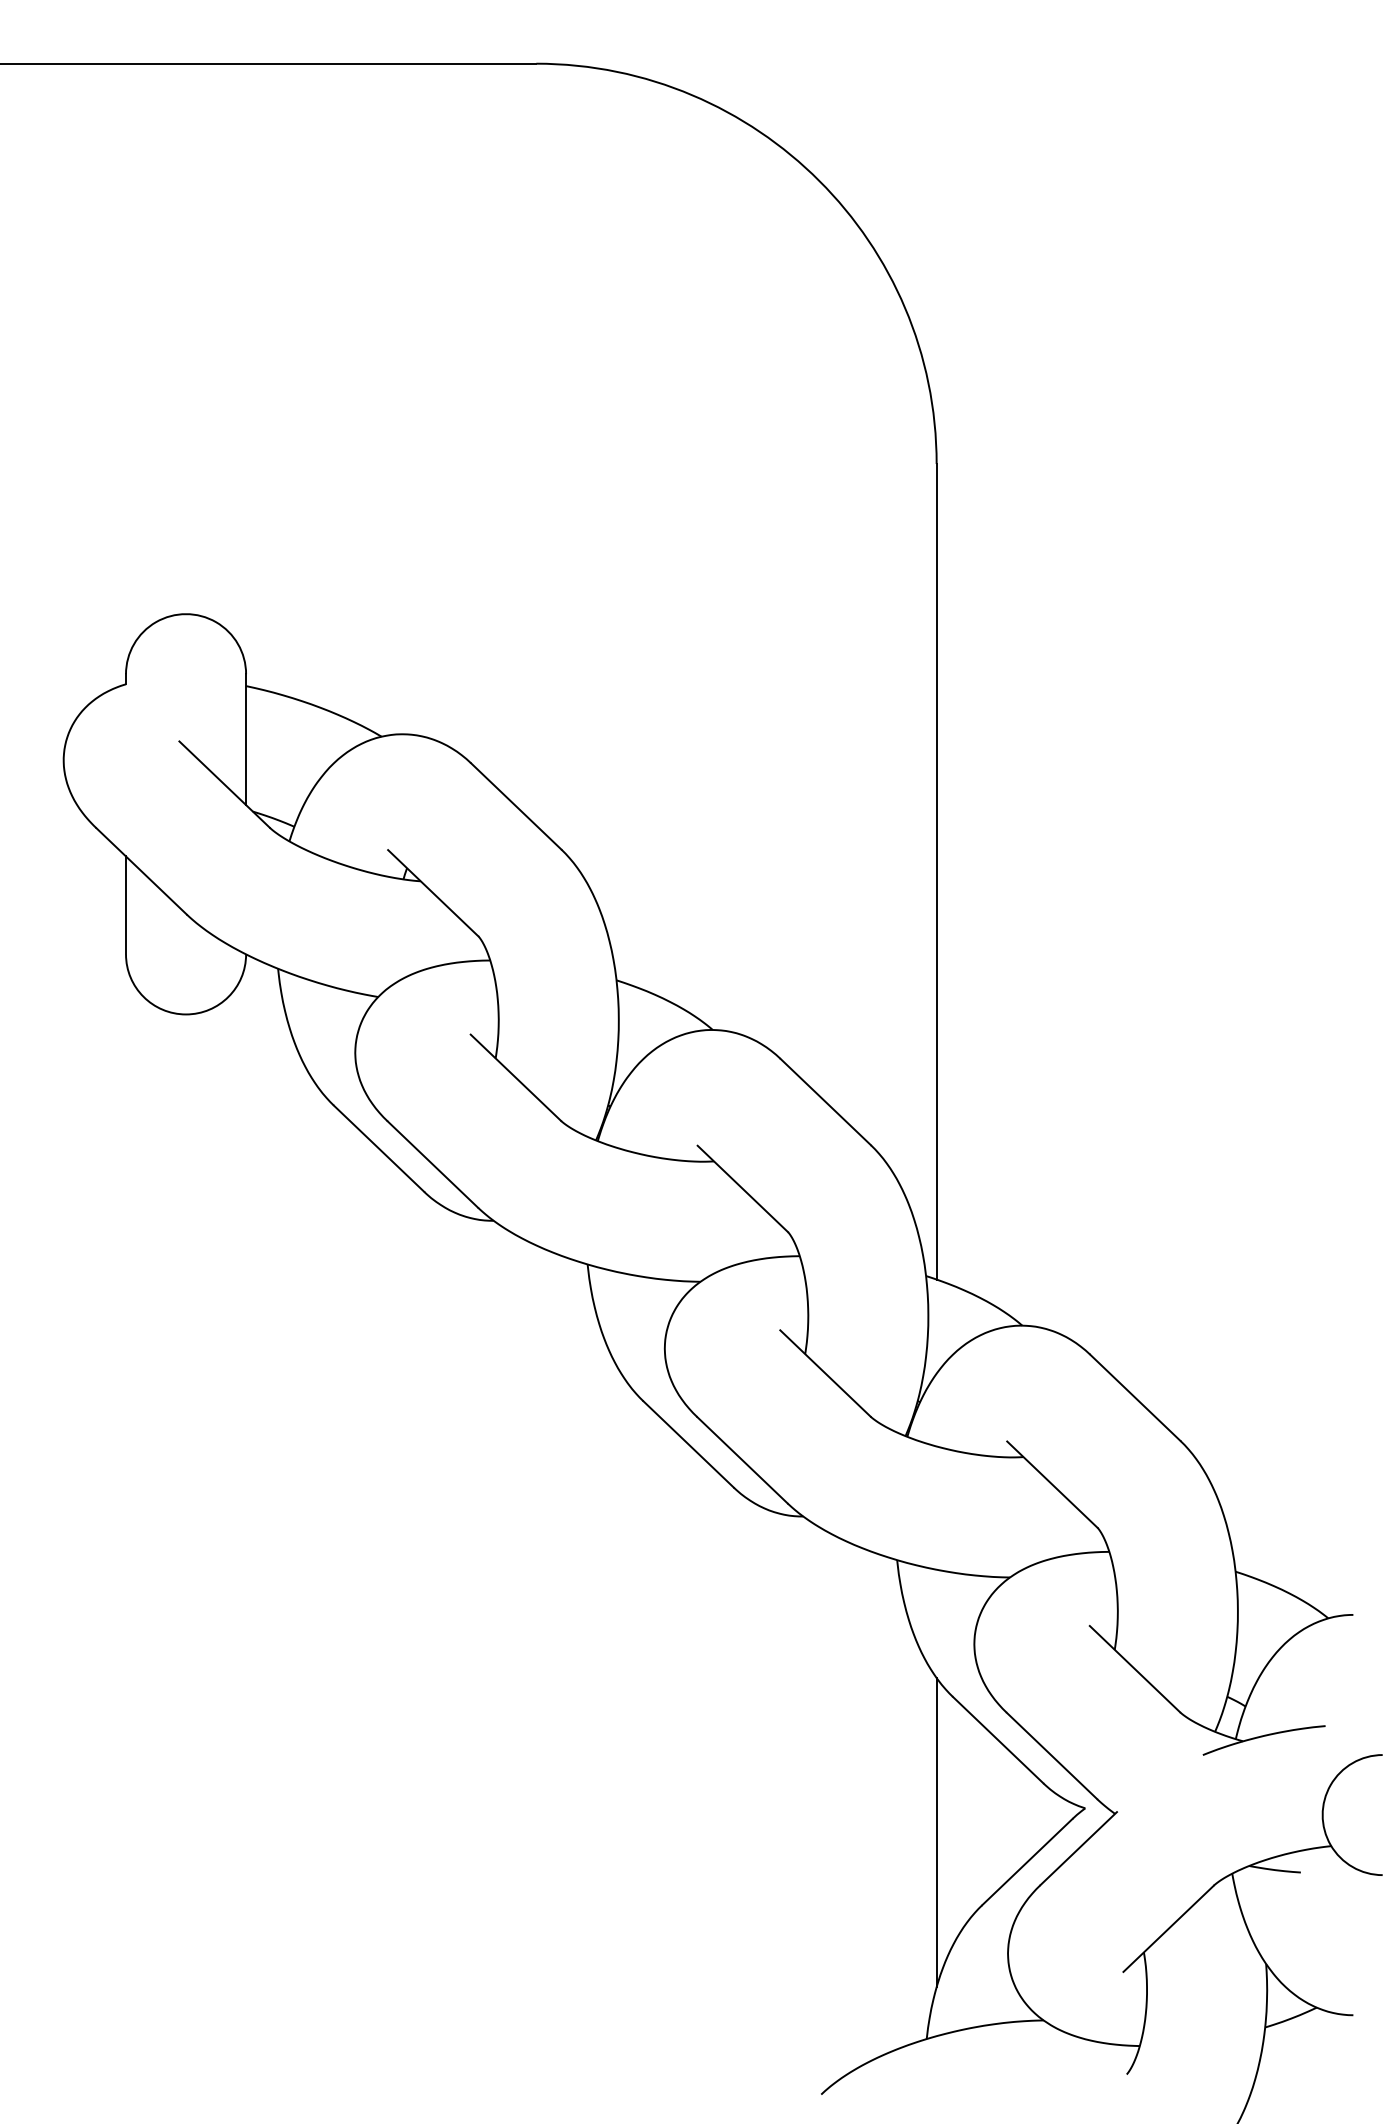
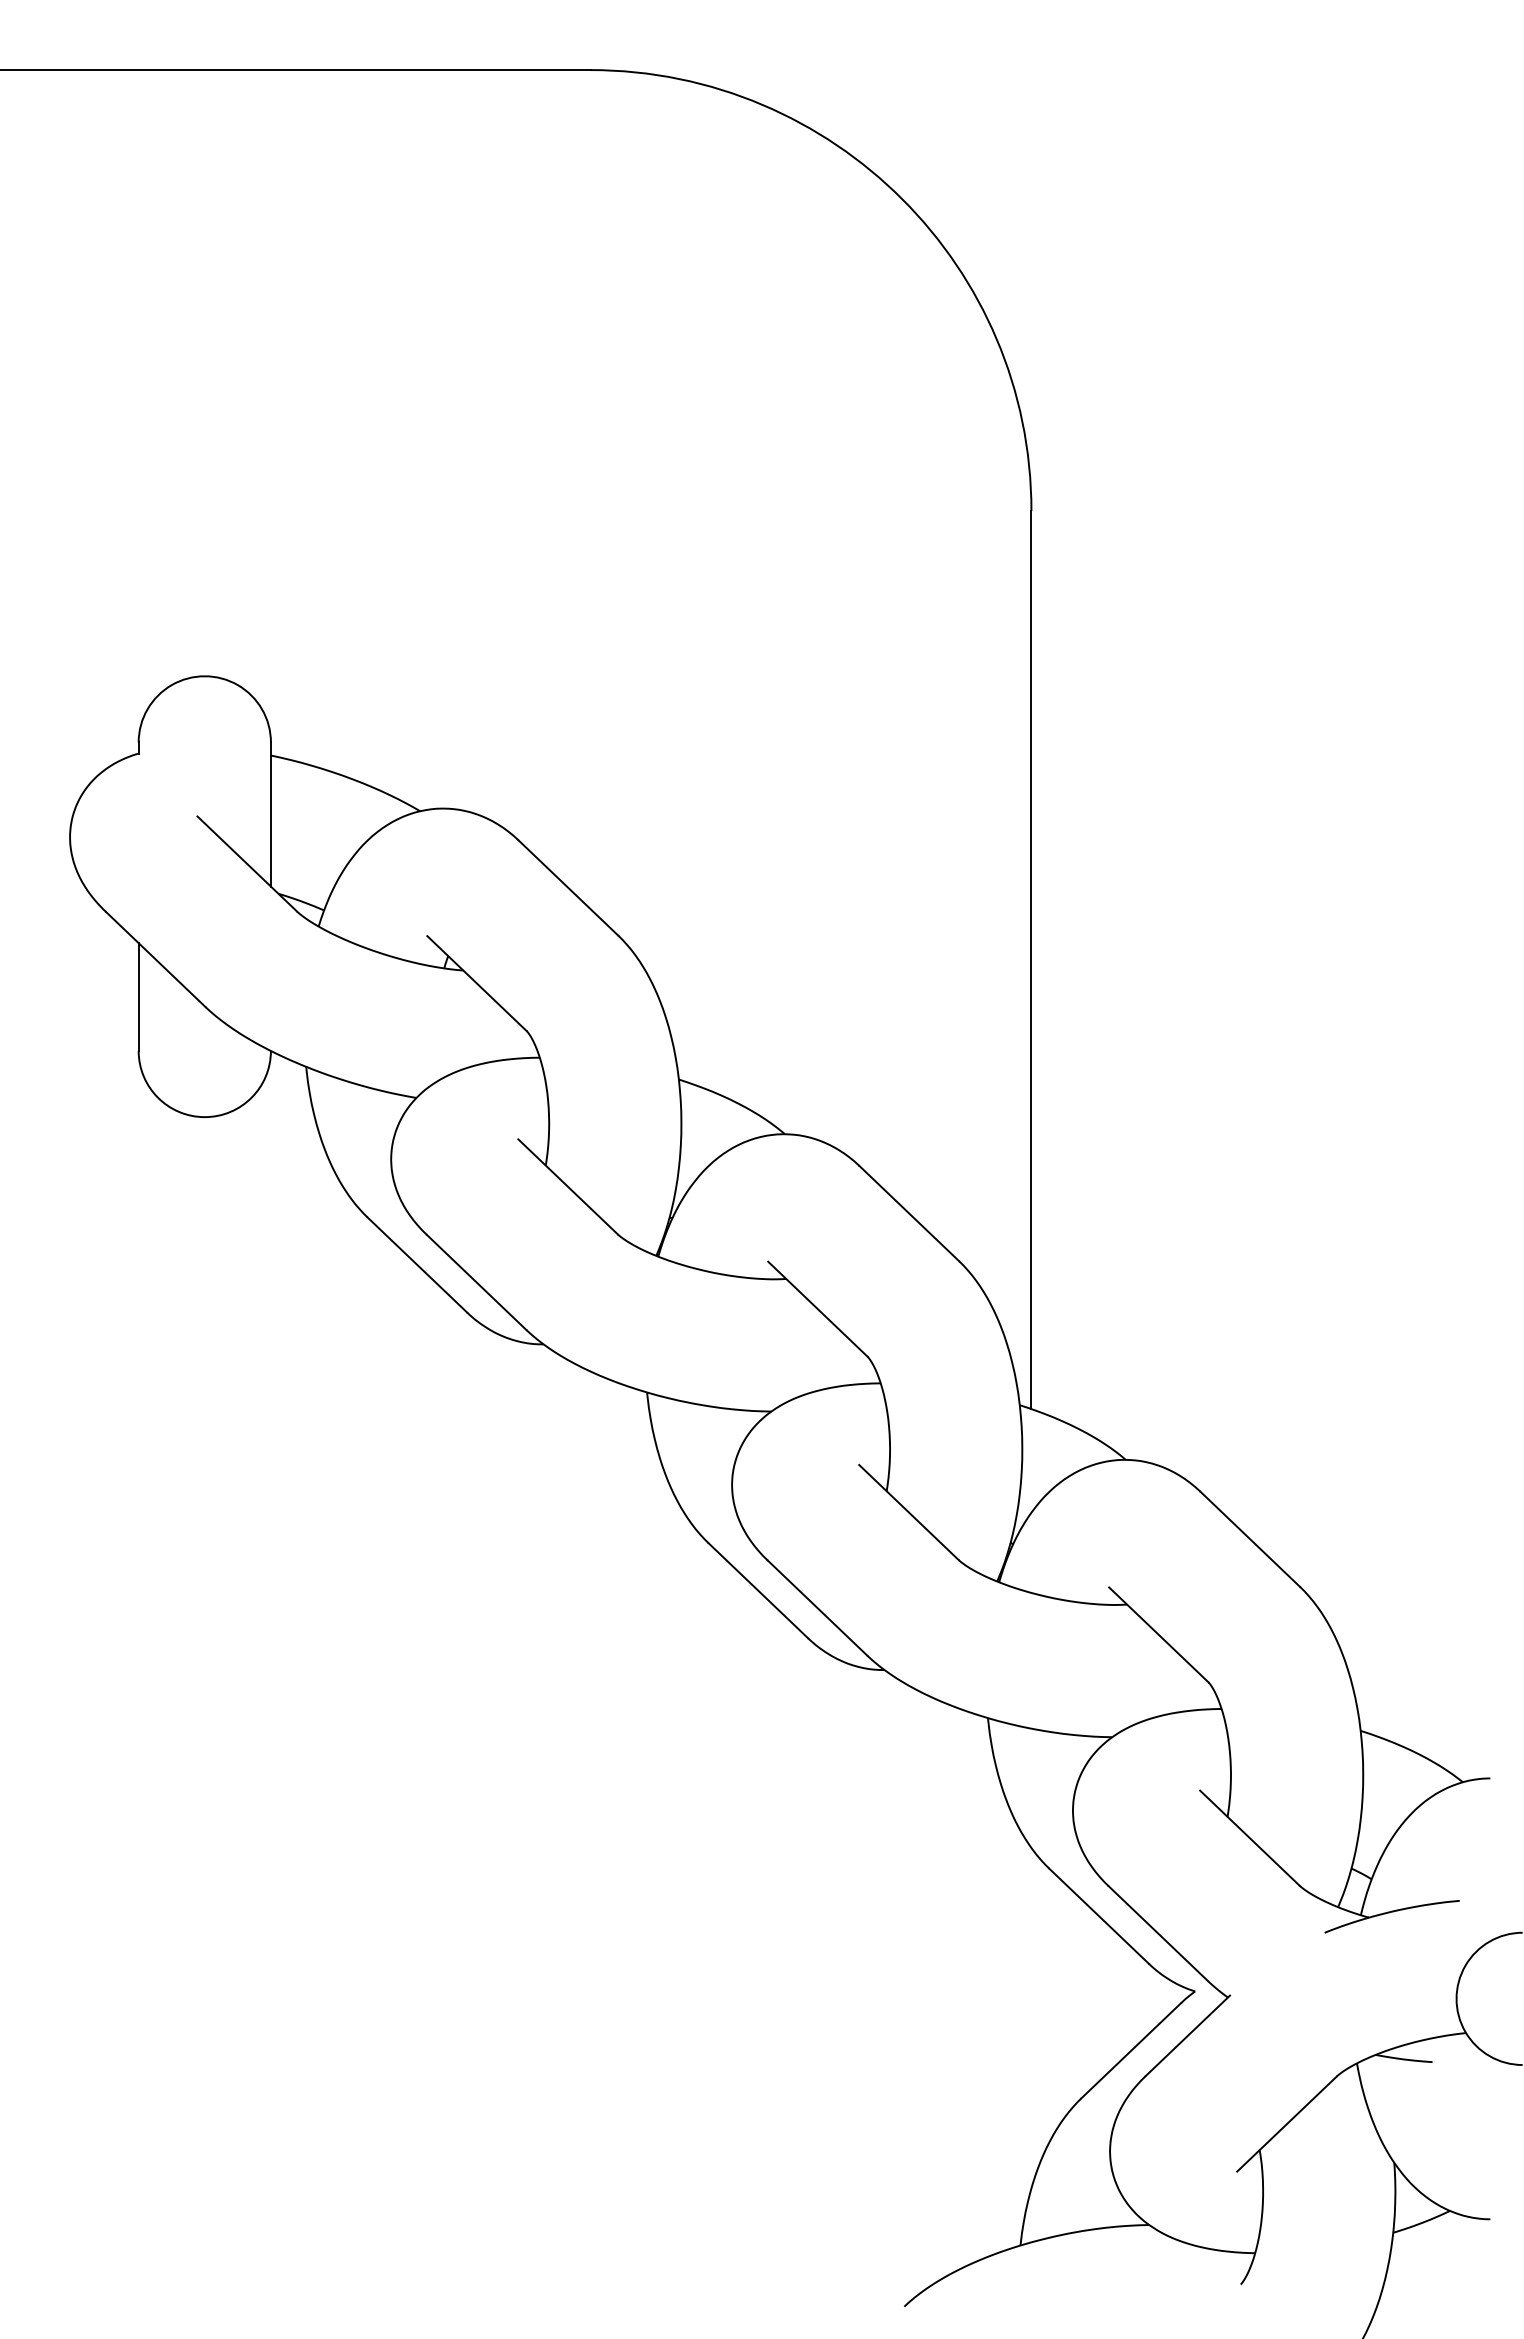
line: (936, 1832) -> (1031, 2018), removed

